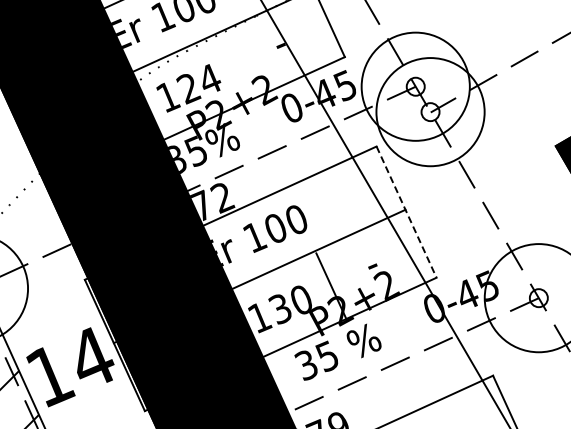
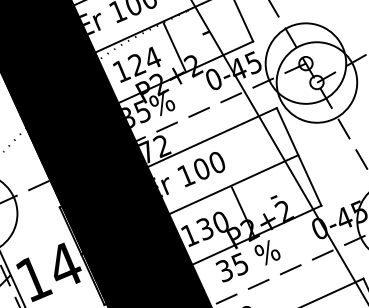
line: (239, 65) -> (174, 47), added
line: (406, 212) -> (299, 157), dashed -> solid

